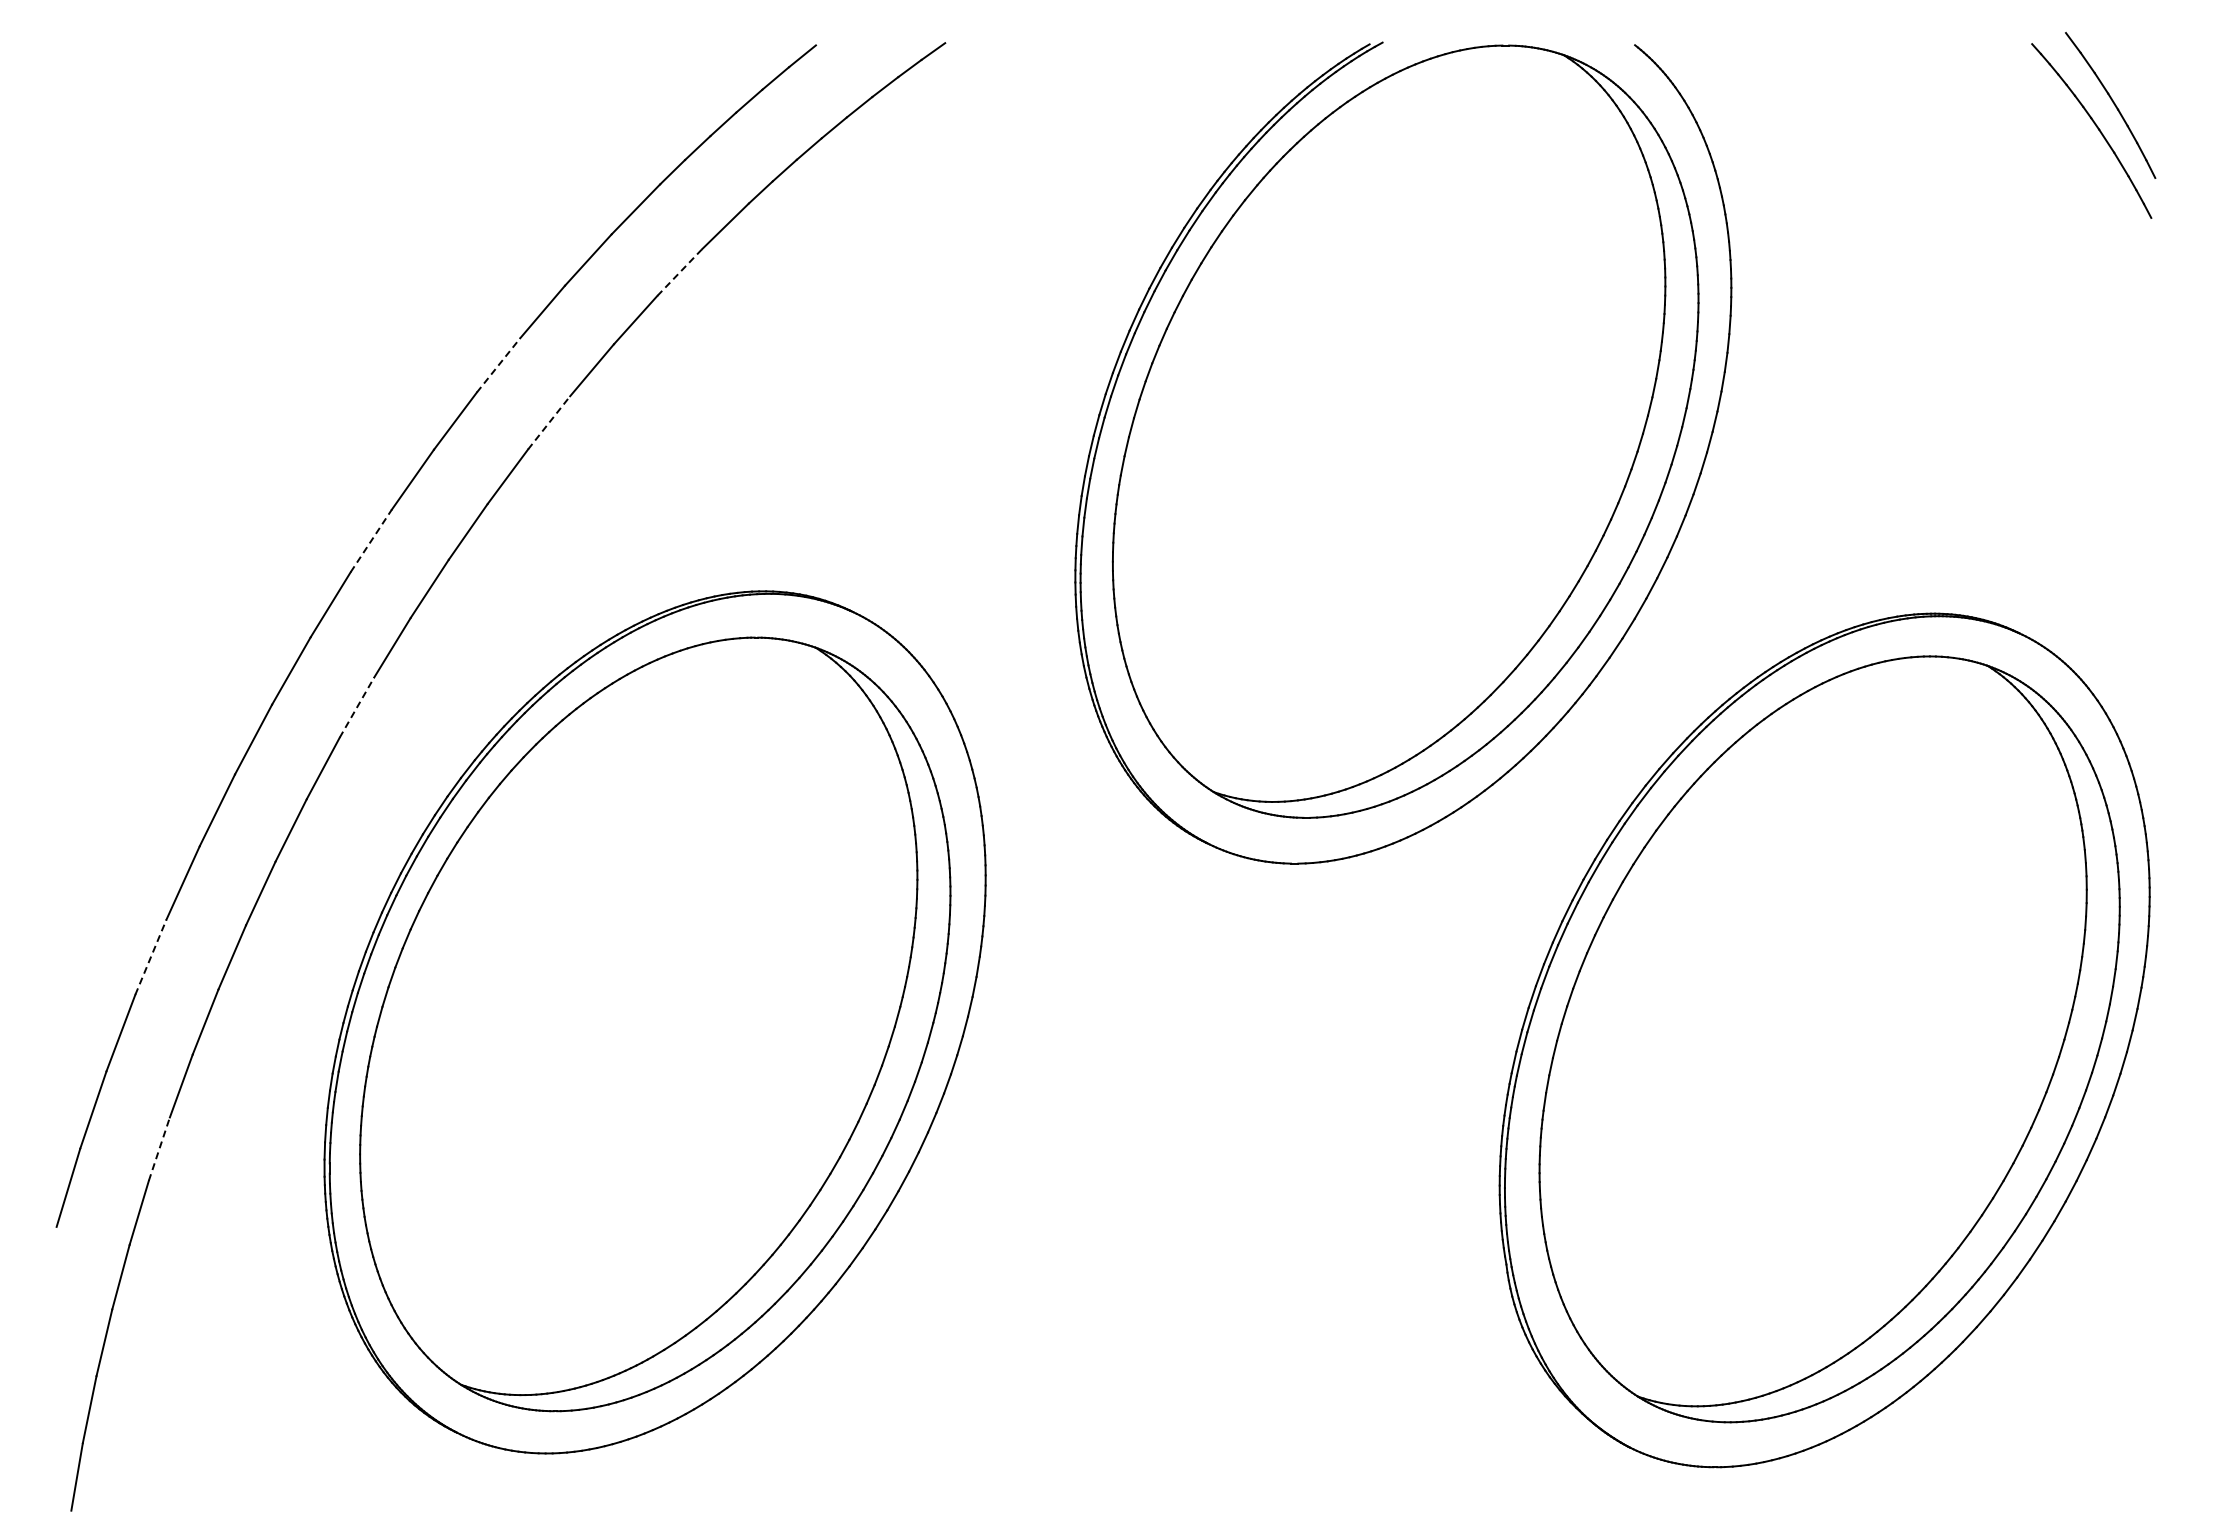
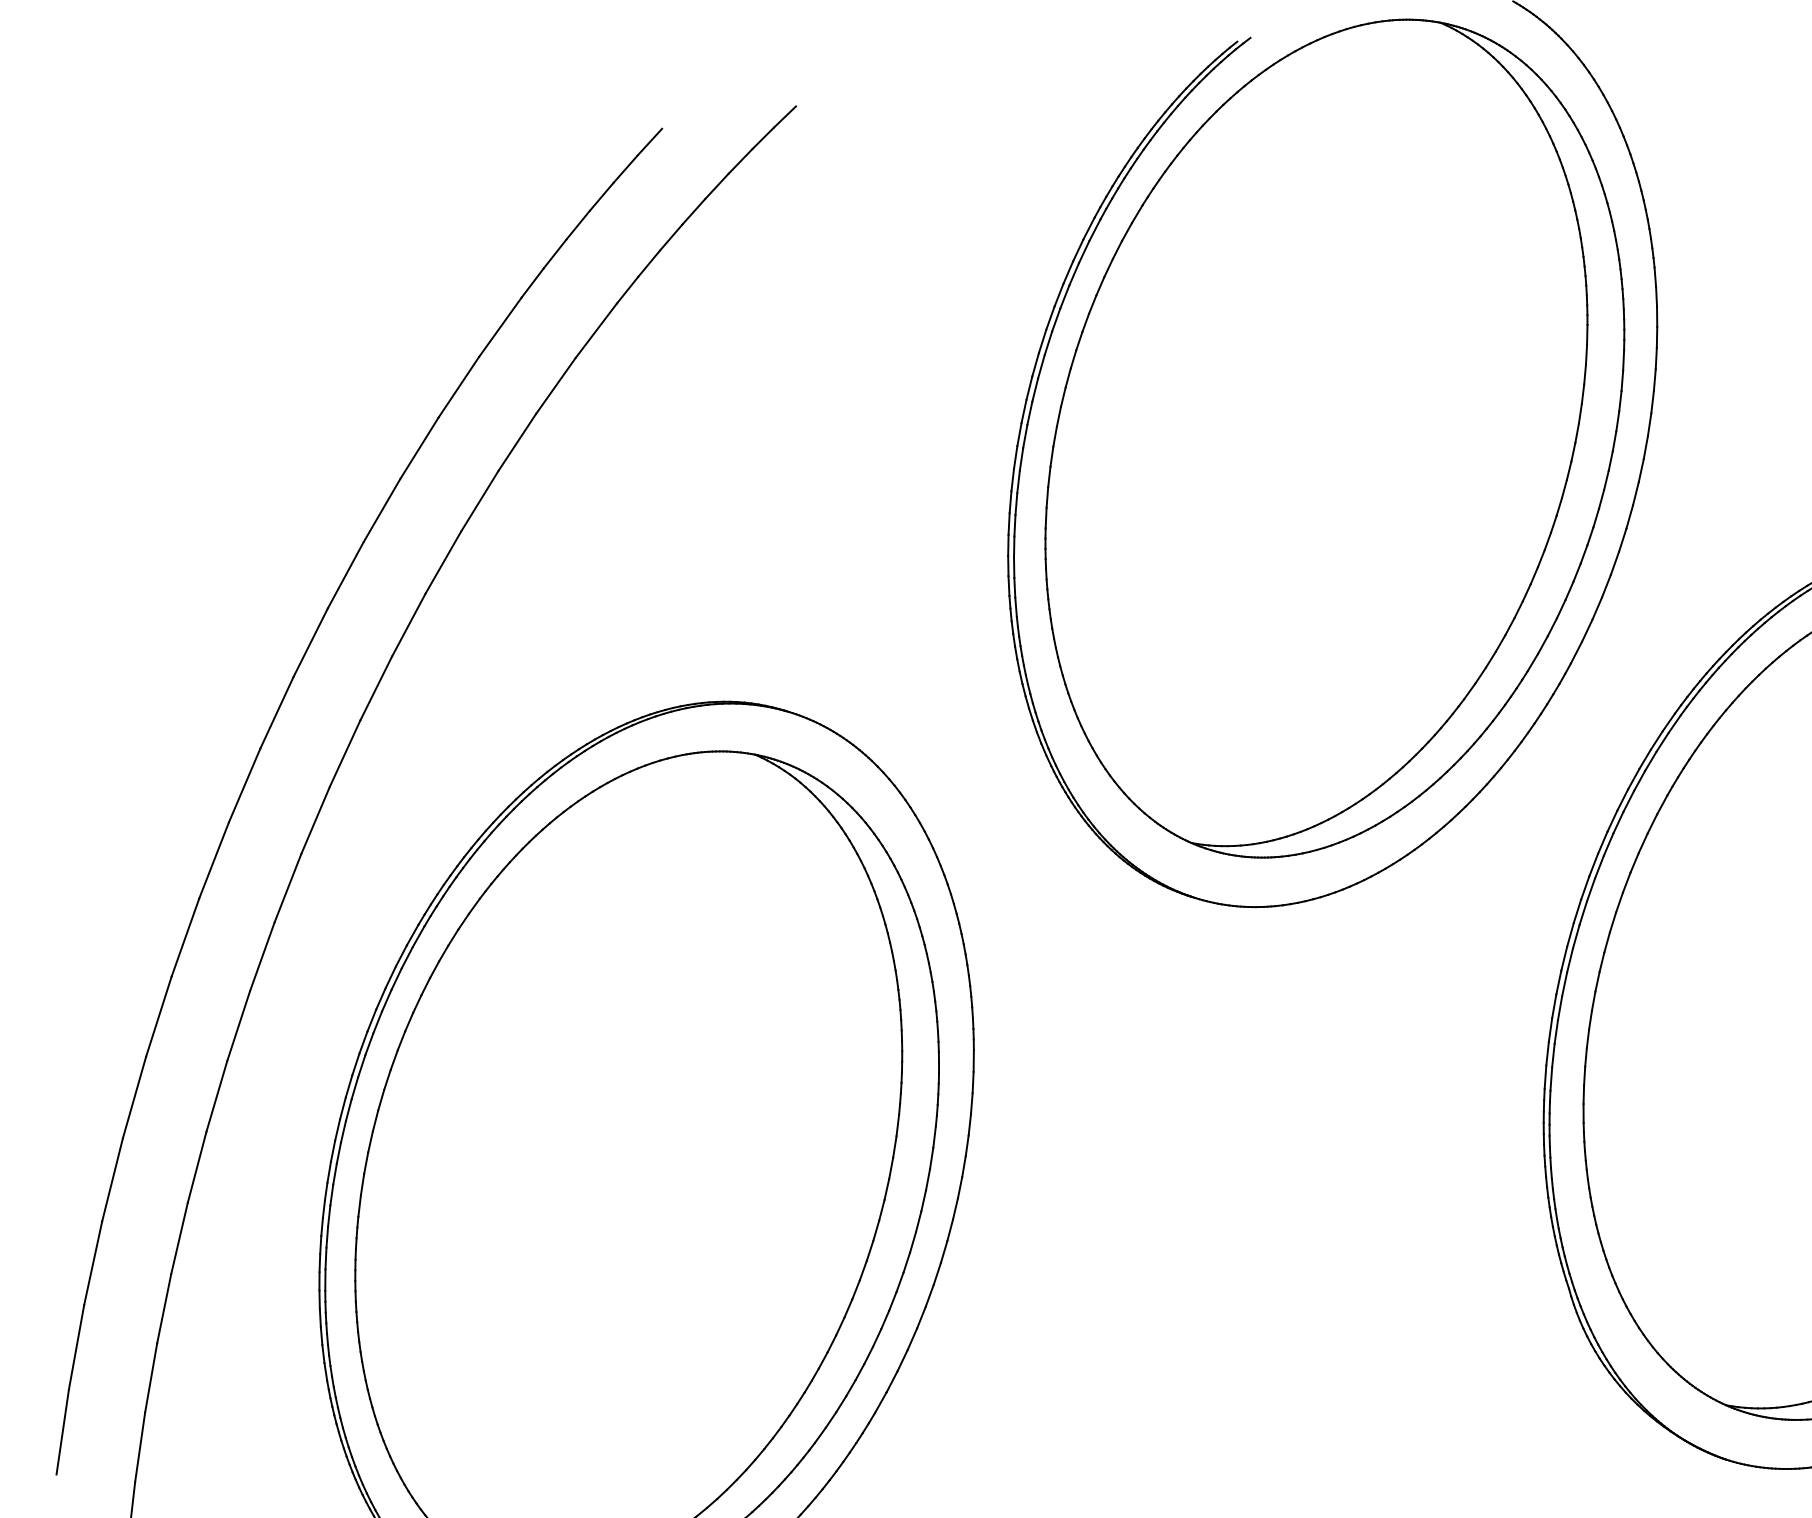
line: (679, 272) -> (555, 385), dashed -> solid
line: (498, 365) -> (381, 510), dashed -> solid
line: (549, 422) -> (443, 562), dashed -> solid
line: (371, 540) -> (277, 712), dashed -> solid
line: (356, 707) -> (287, 888), dashed -> solid
line: (150, 957) -> (112, 1179), dashed -> solid
line: (159, 1148) -> (151, 1377), dashed -> solid

